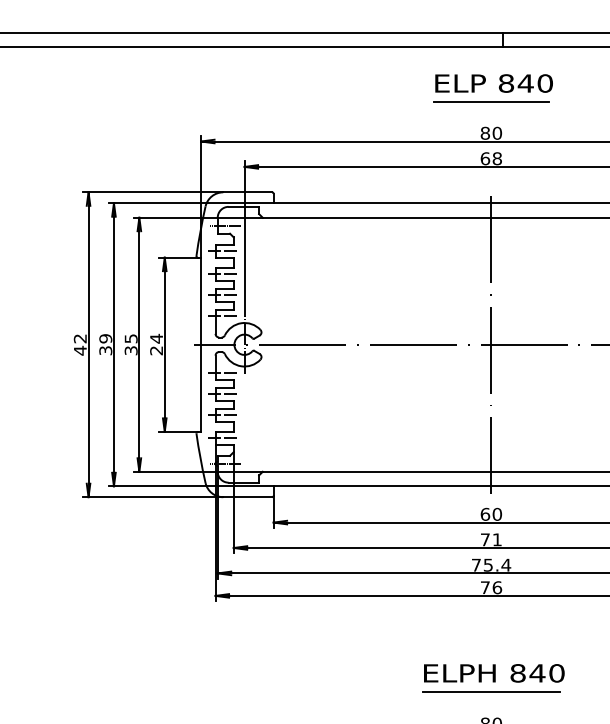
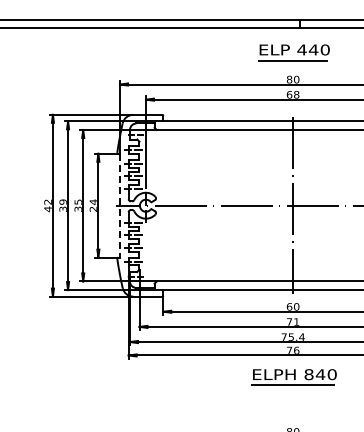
text: (505, 82) -> (301, 49), 840 -> 440
line: (201, 344) -> (120, 205), solid -> dashed
part: (491, 678) -> (293, 377), moved

